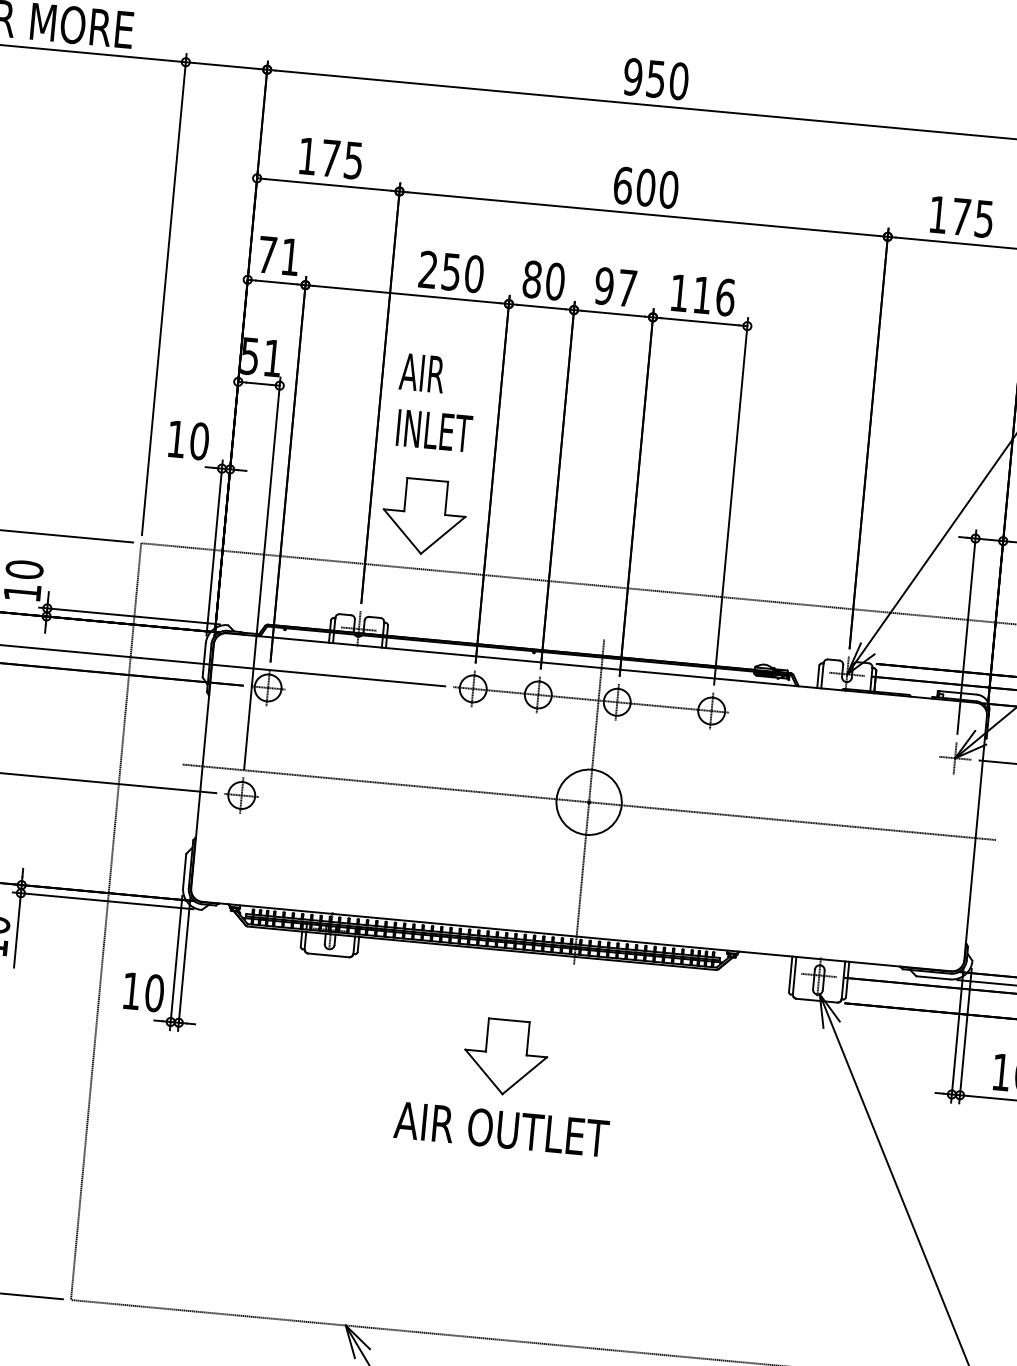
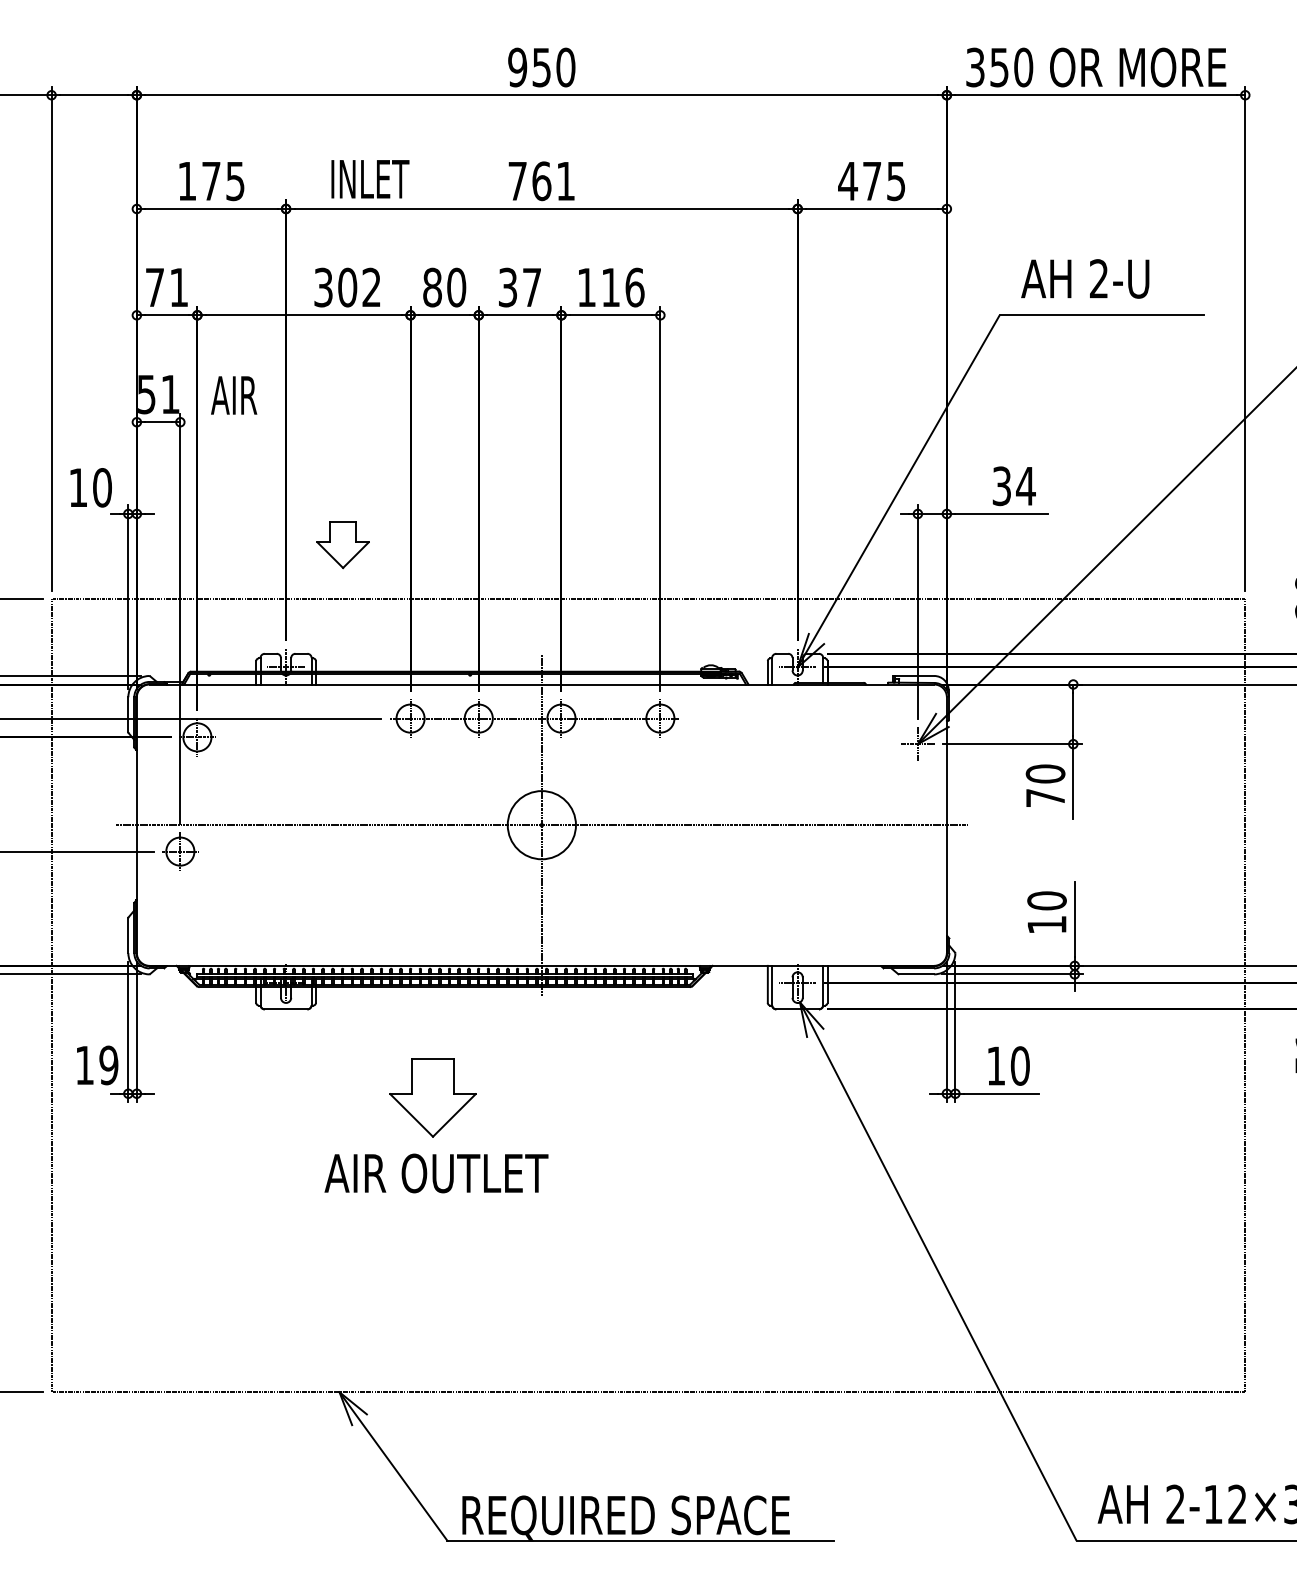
text: (645, 187) -> (541, 181), 600 -> 761
text: (938, 215) -> (848, 181), 175 -> 475
text: (451, 271) -> (347, 287), 250 -> 302
text: (603, 286) -> (507, 287), 97 -> 37
text: (422, 373) -> (234, 395), moved
text: (434, 431) -> (370, 179), moved
part: (423, 516) -> (342, 544), size x0.6
text: (154, 993) -> (108, 1065), 10 -> 19
part: (505, 1056) -> (432, 1097), moved
text: (501, 1129) -> (436, 1173), moved

